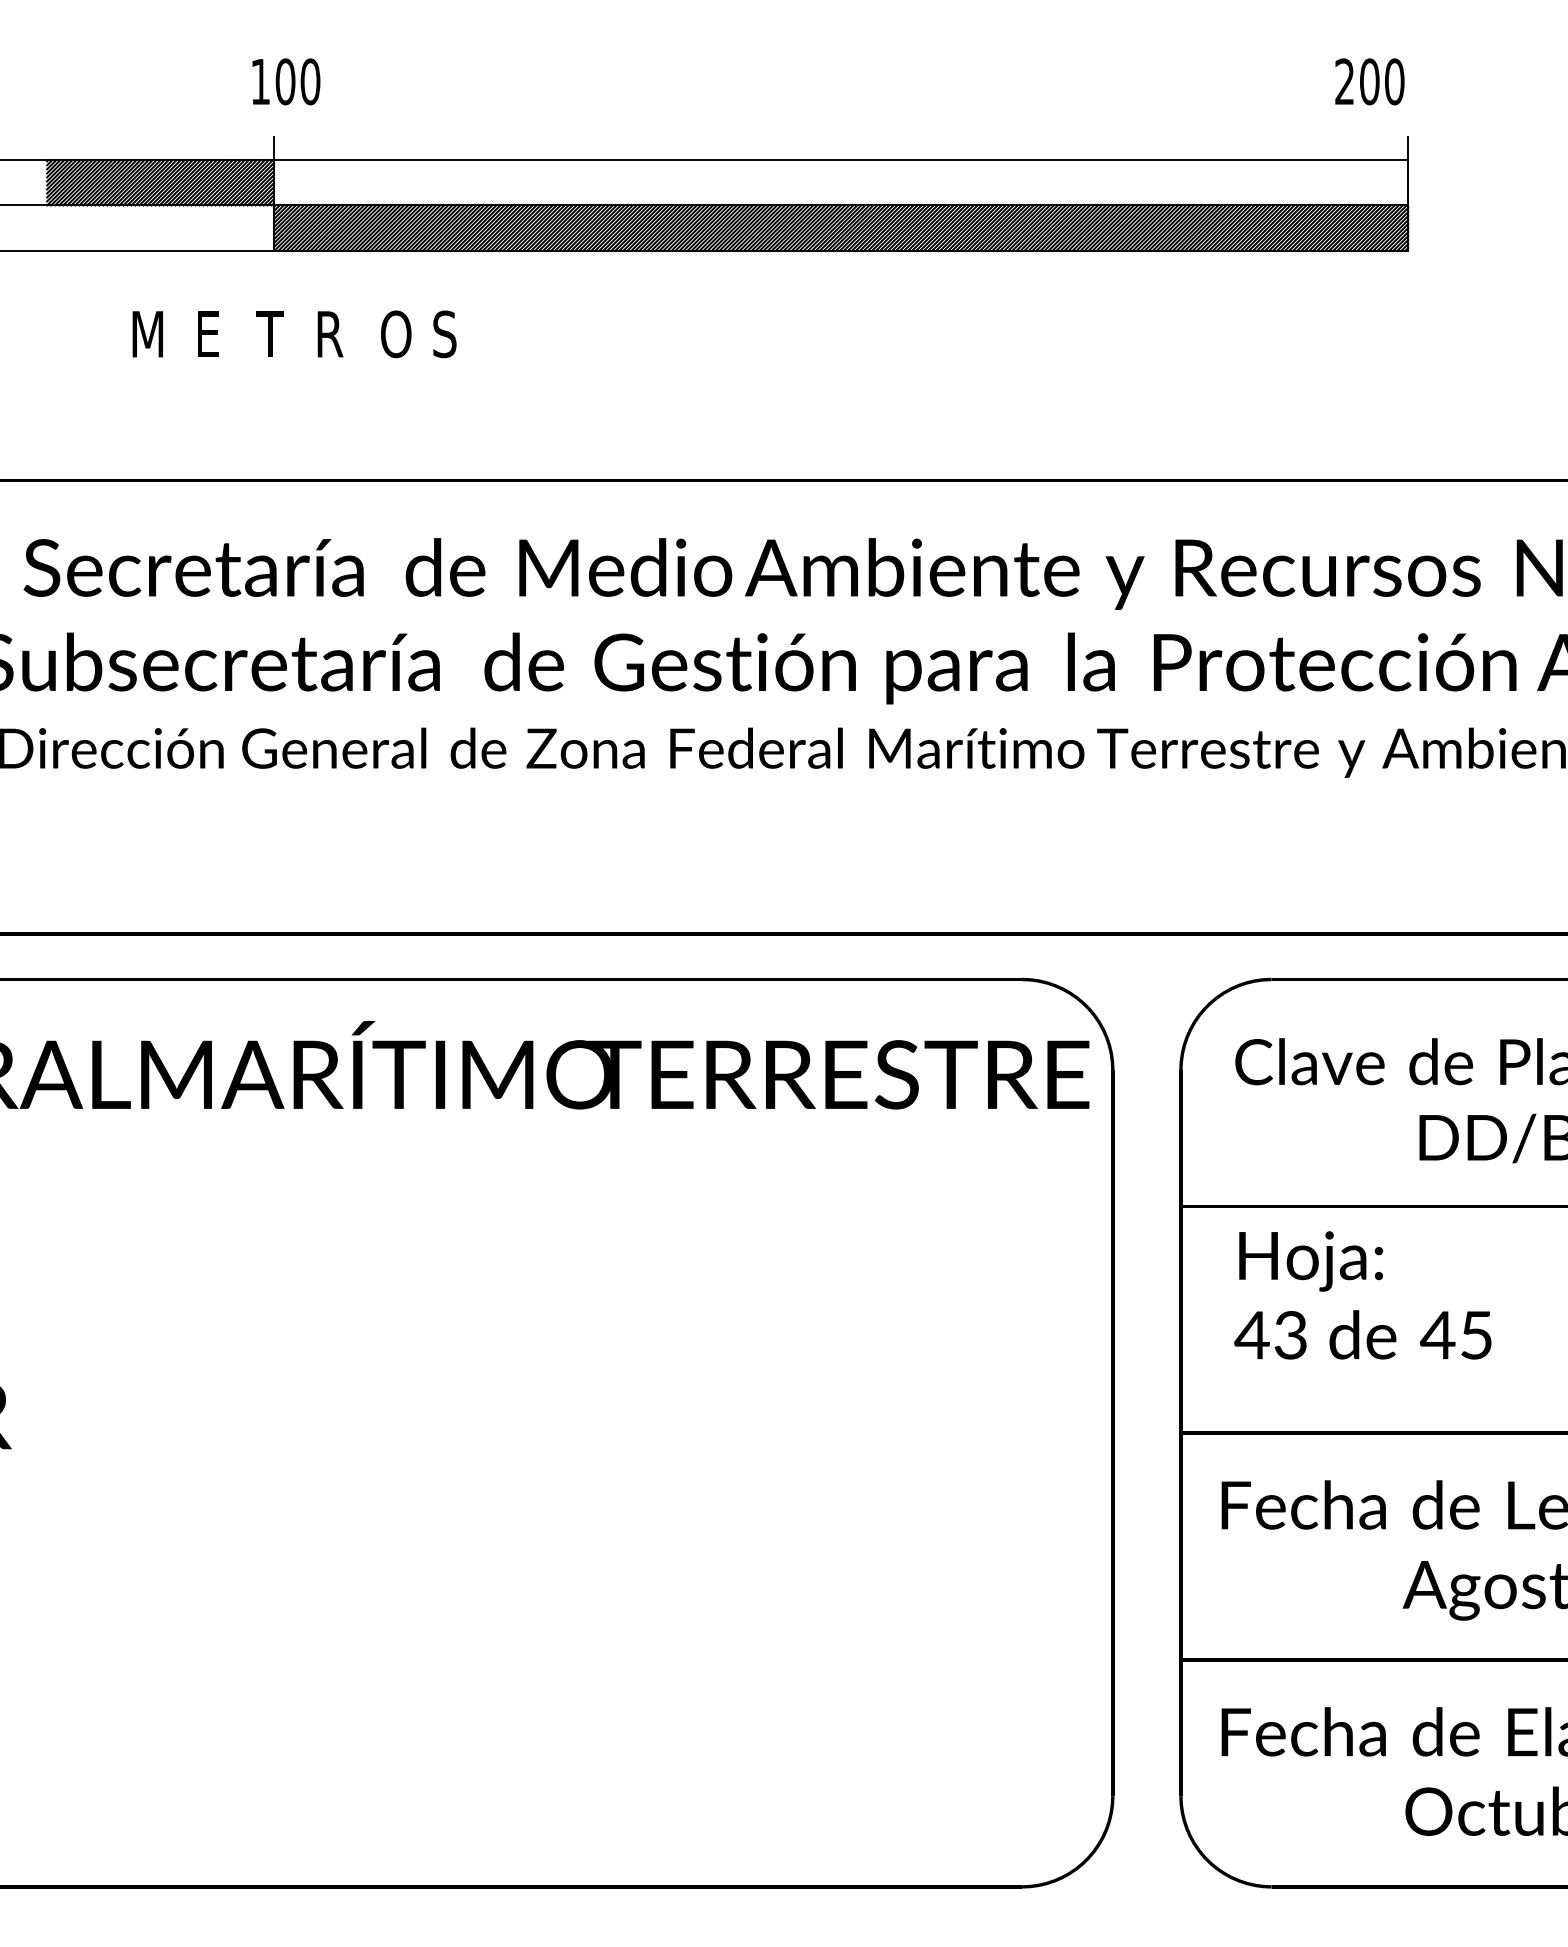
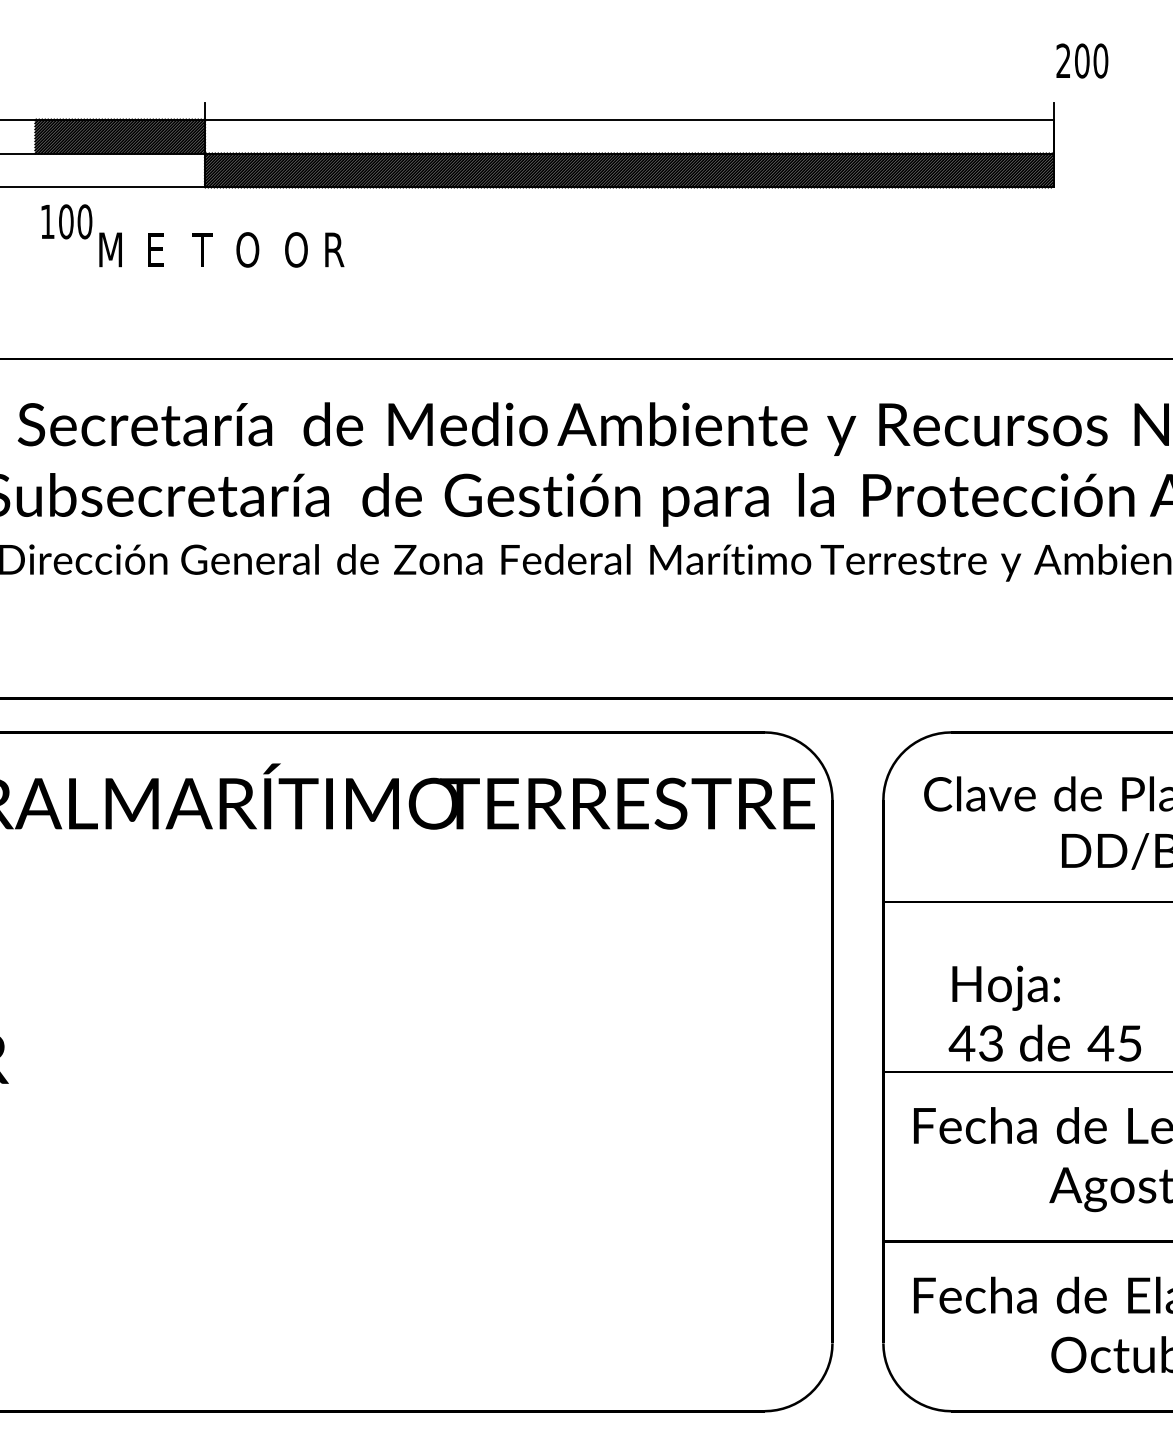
text: (286, 81) -> (67, 221), moved
text: (1369, 81) -> (1082, 60), moved
text: (331, 334) -> (248, 250), R -> O
text: (446, 334) -> (334, 250), S -> R
text: (1362, 1295) -> (1044, 1013), moved

